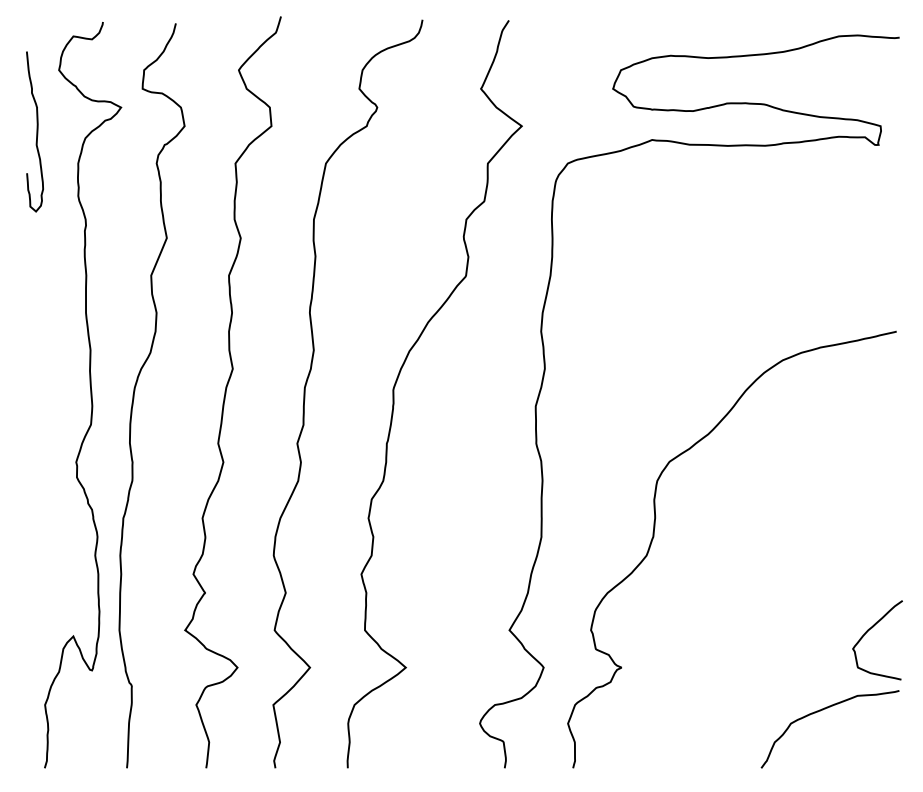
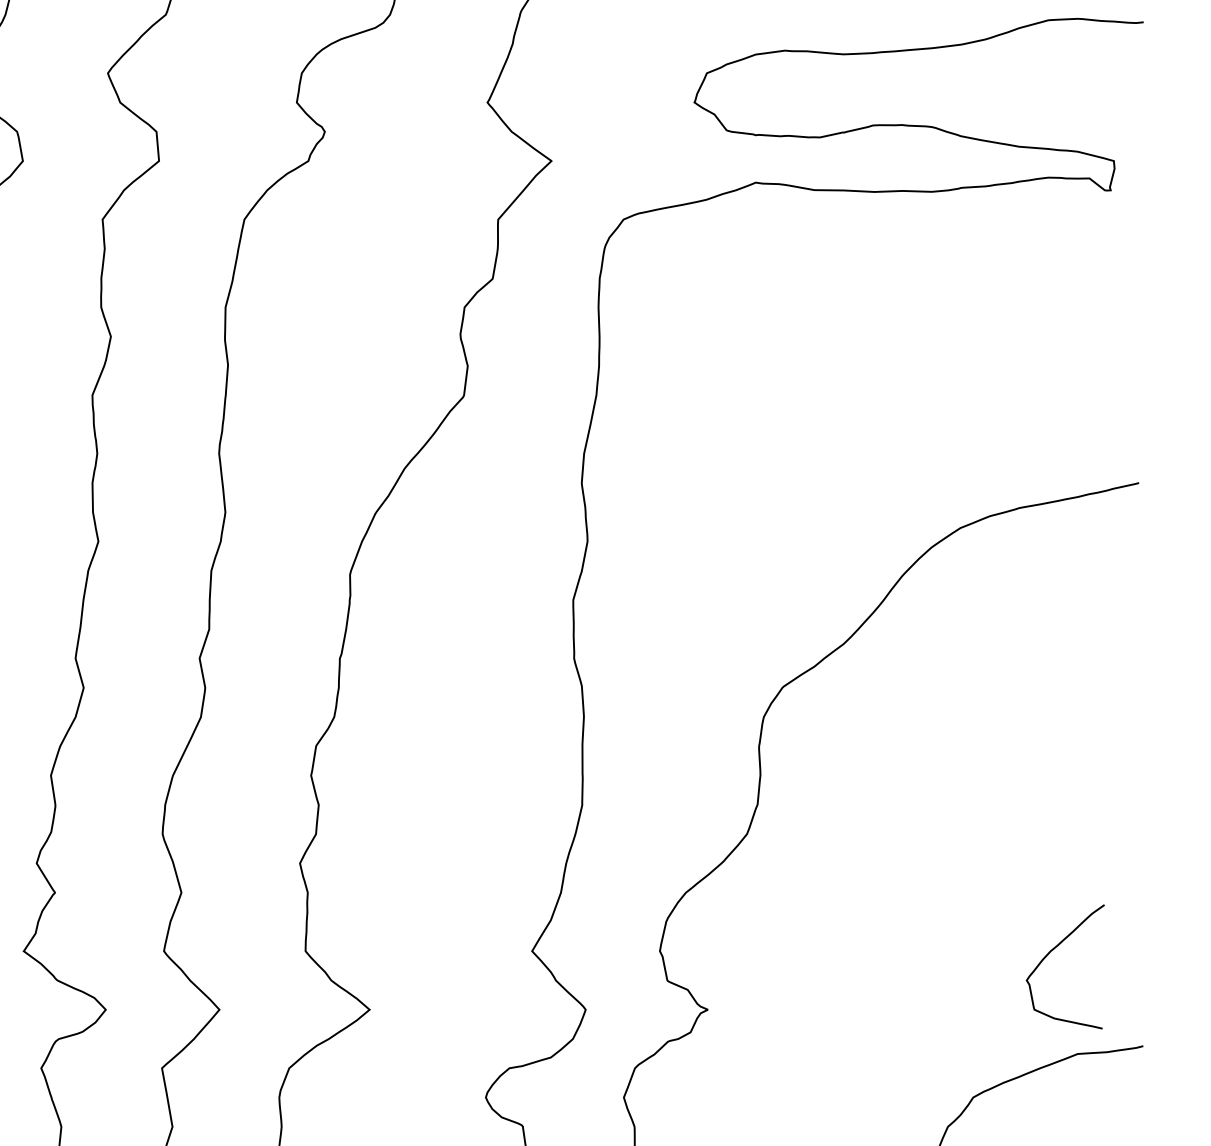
curve: (868, 631) -> (1050, 953), moved

